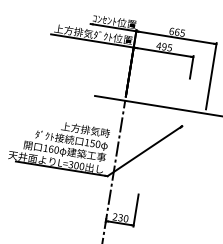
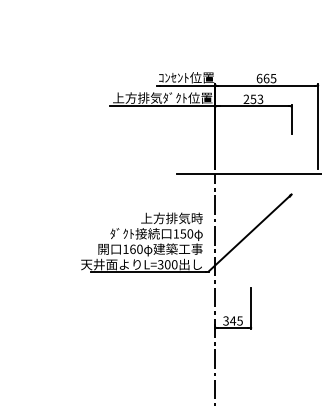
text: (164, 46) -> (253, 98), 495 -> 253
text: (120, 217) -> (232, 320), 230 -> 345

